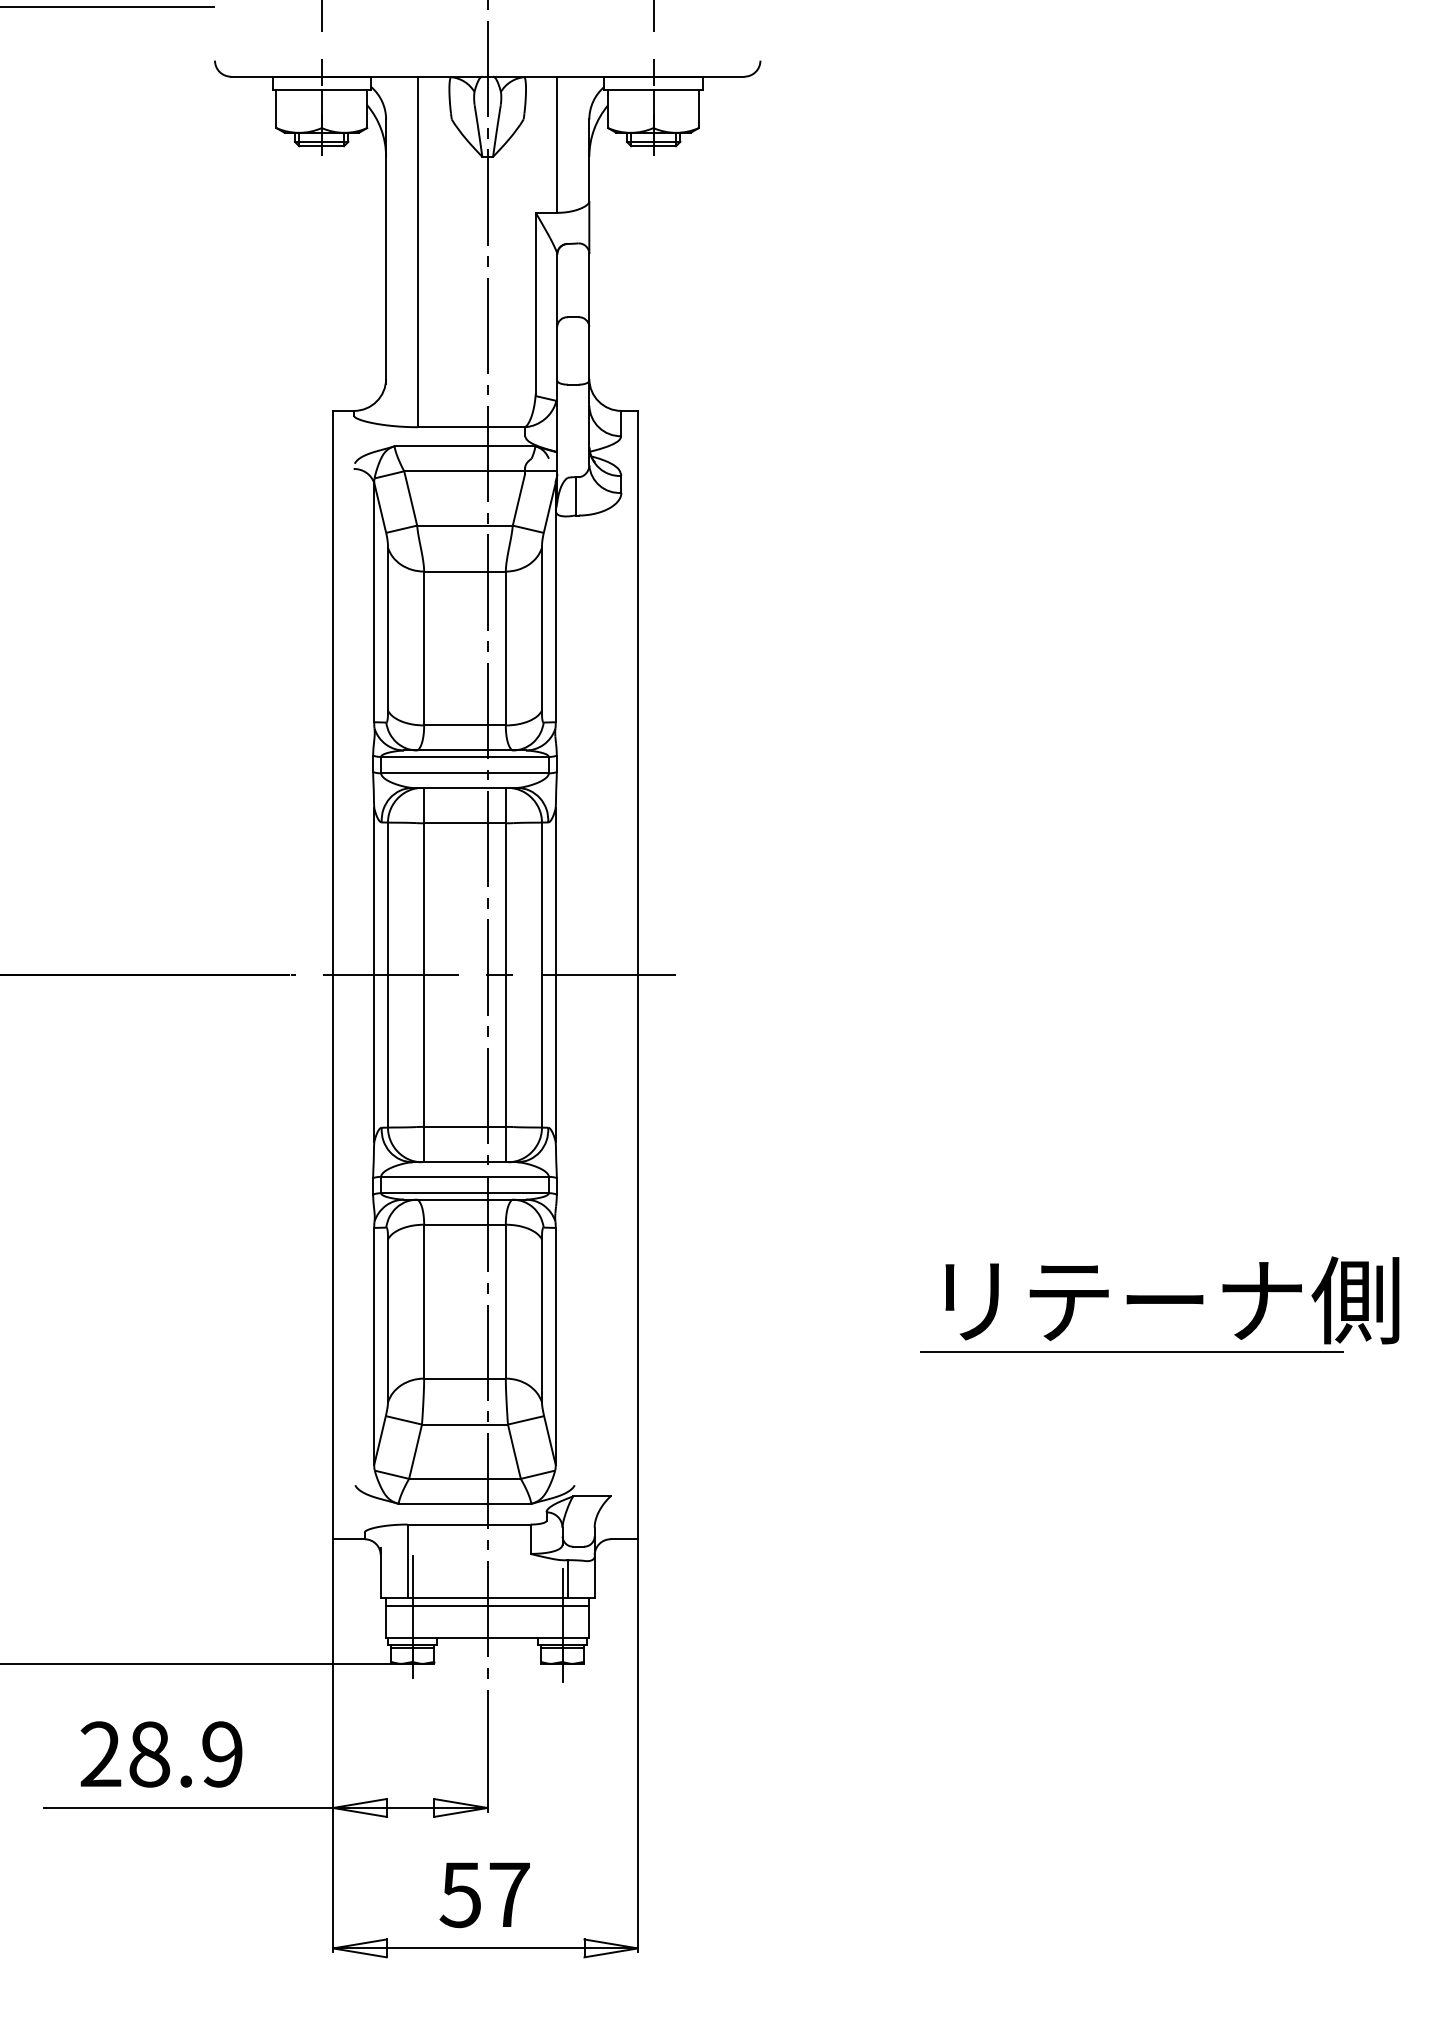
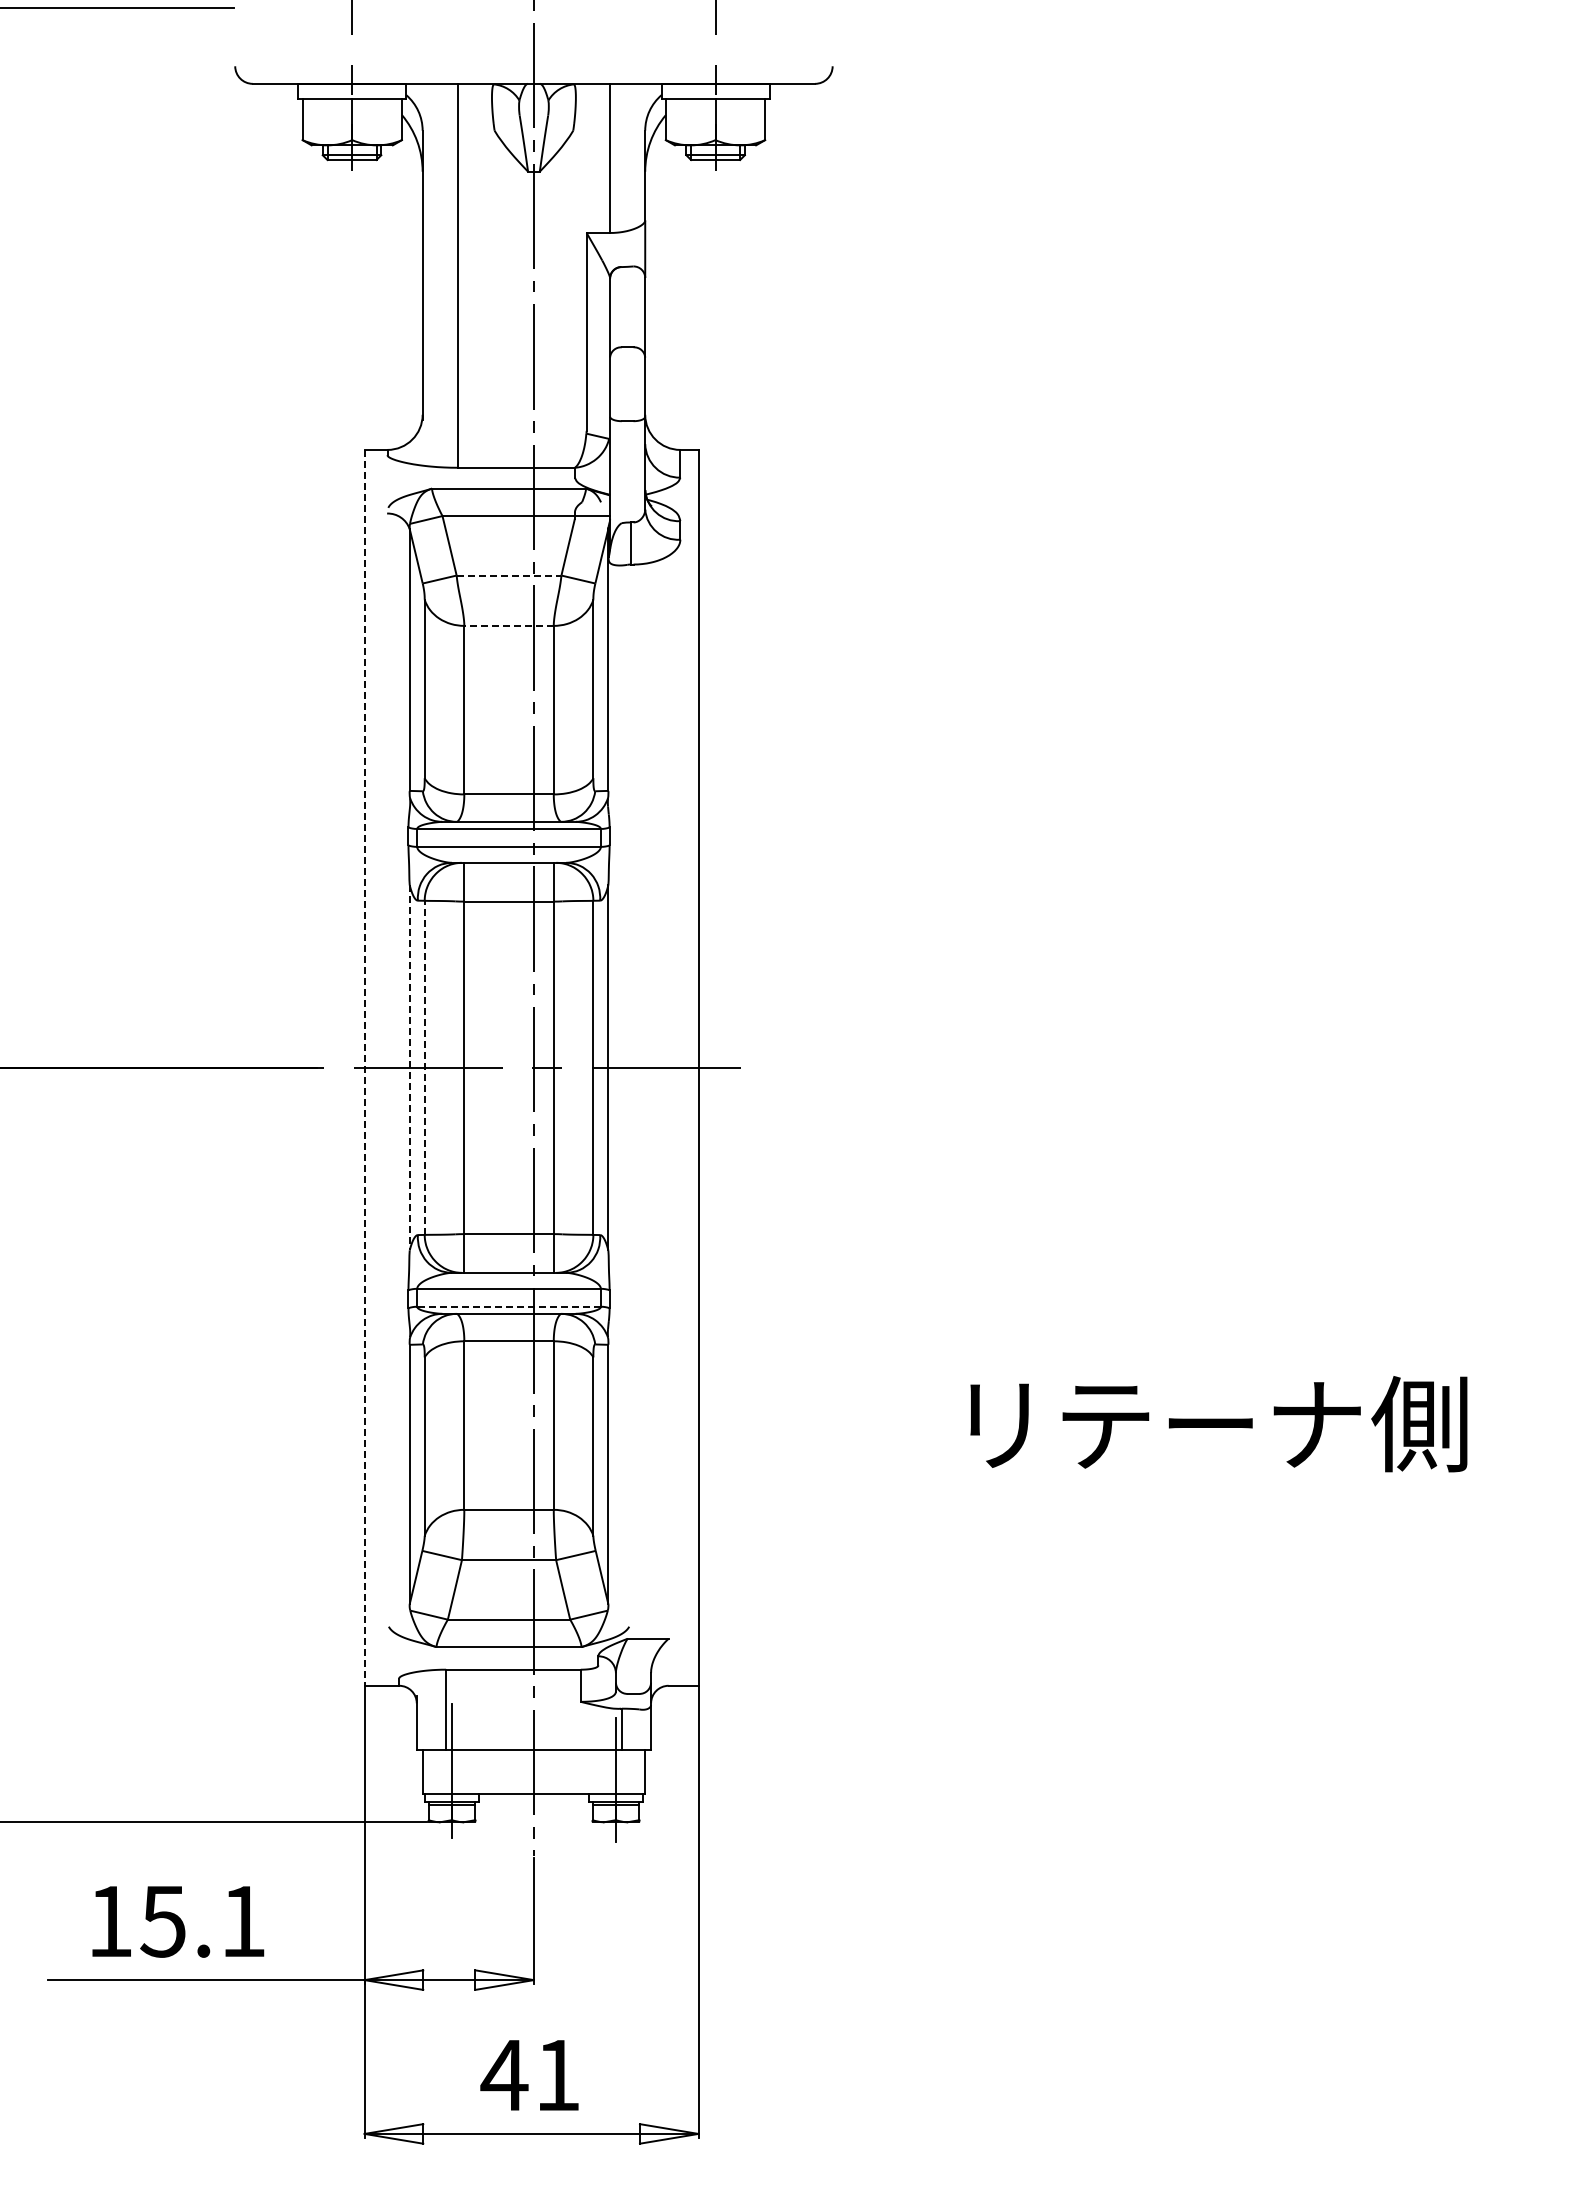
line: (465, 525) -> (509, 575), solid -> dashed
line: (465, 571) -> (509, 625), solid -> dashed
line: (333, 974) -> (364, 1067), solid -> dashed
line: (374, 974) -> (409, 1067), solid -> dashed
line: (387, 974) -> (424, 1067), solid -> dashed
line: (465, 1192) -> (509, 1306), solid -> dashed
text: (1172, 1300) -> (1218, 1424), moved
line: (1131, 1351) -> (1239, 1480), removed
line: (487, 1606) -> (533, 1759), removed
text: (161, 1754) -> (176, 1921), 28.9 -> 15.1
text: (484, 1895) -> (530, 2075), 57 -> 41

